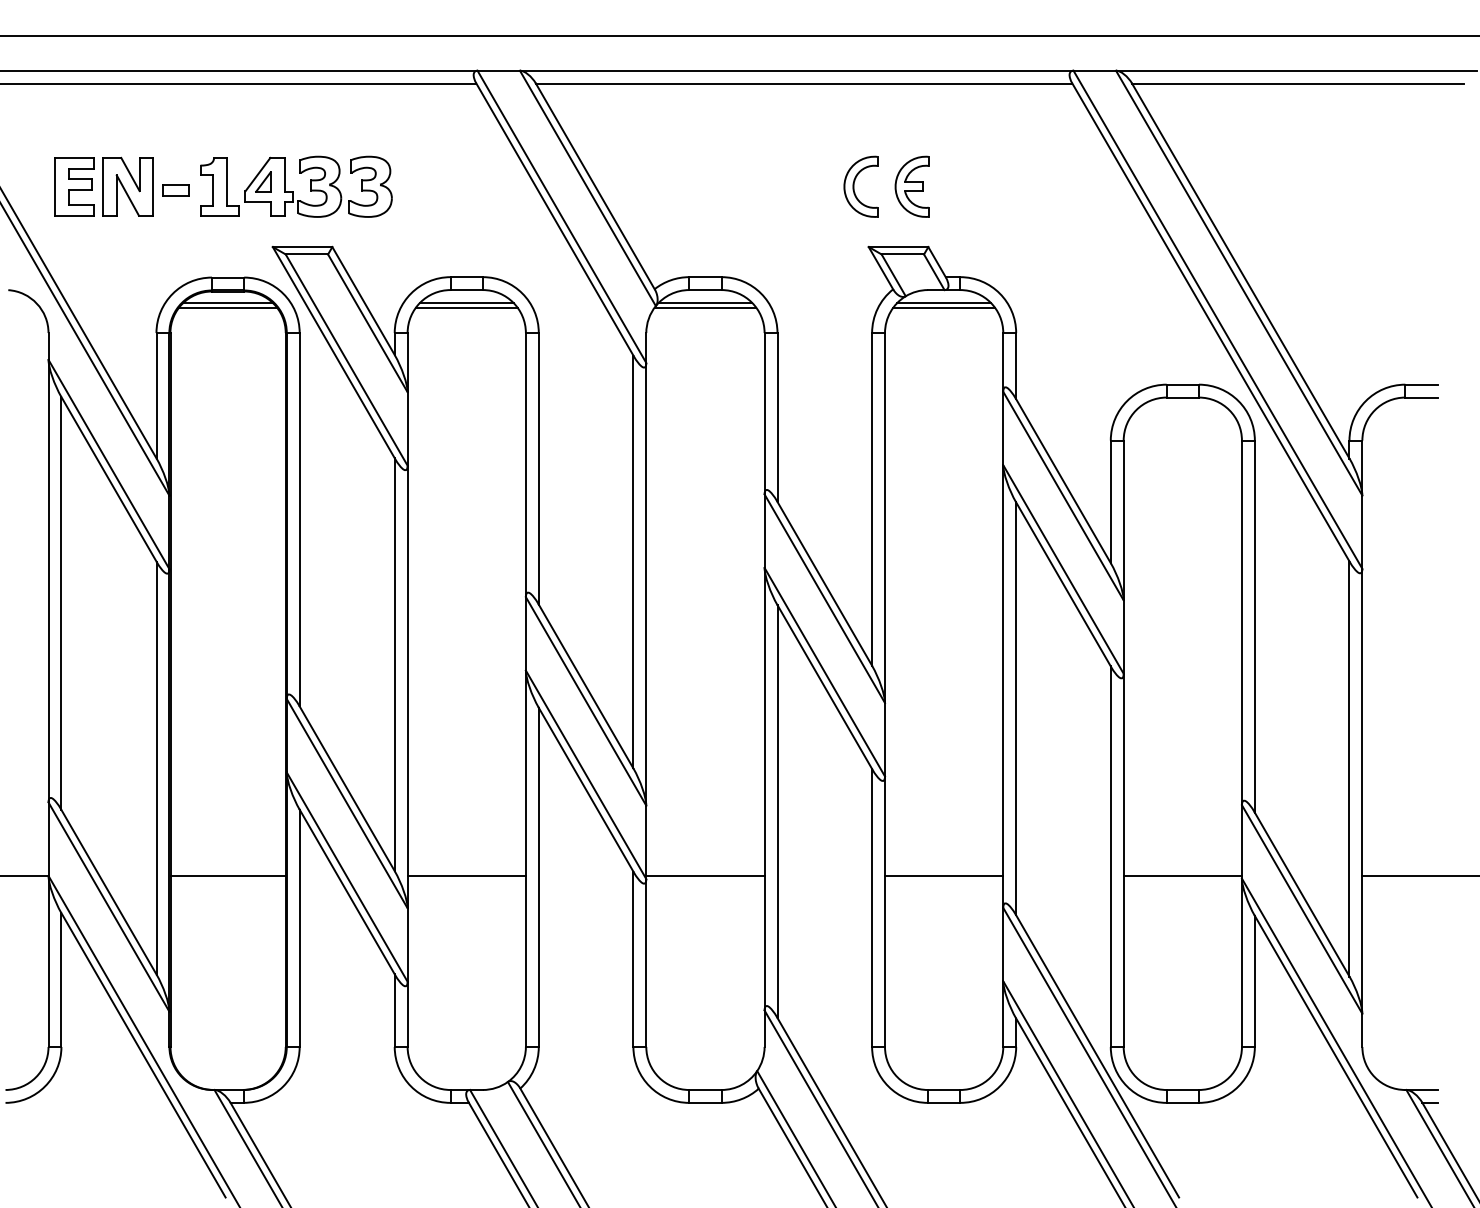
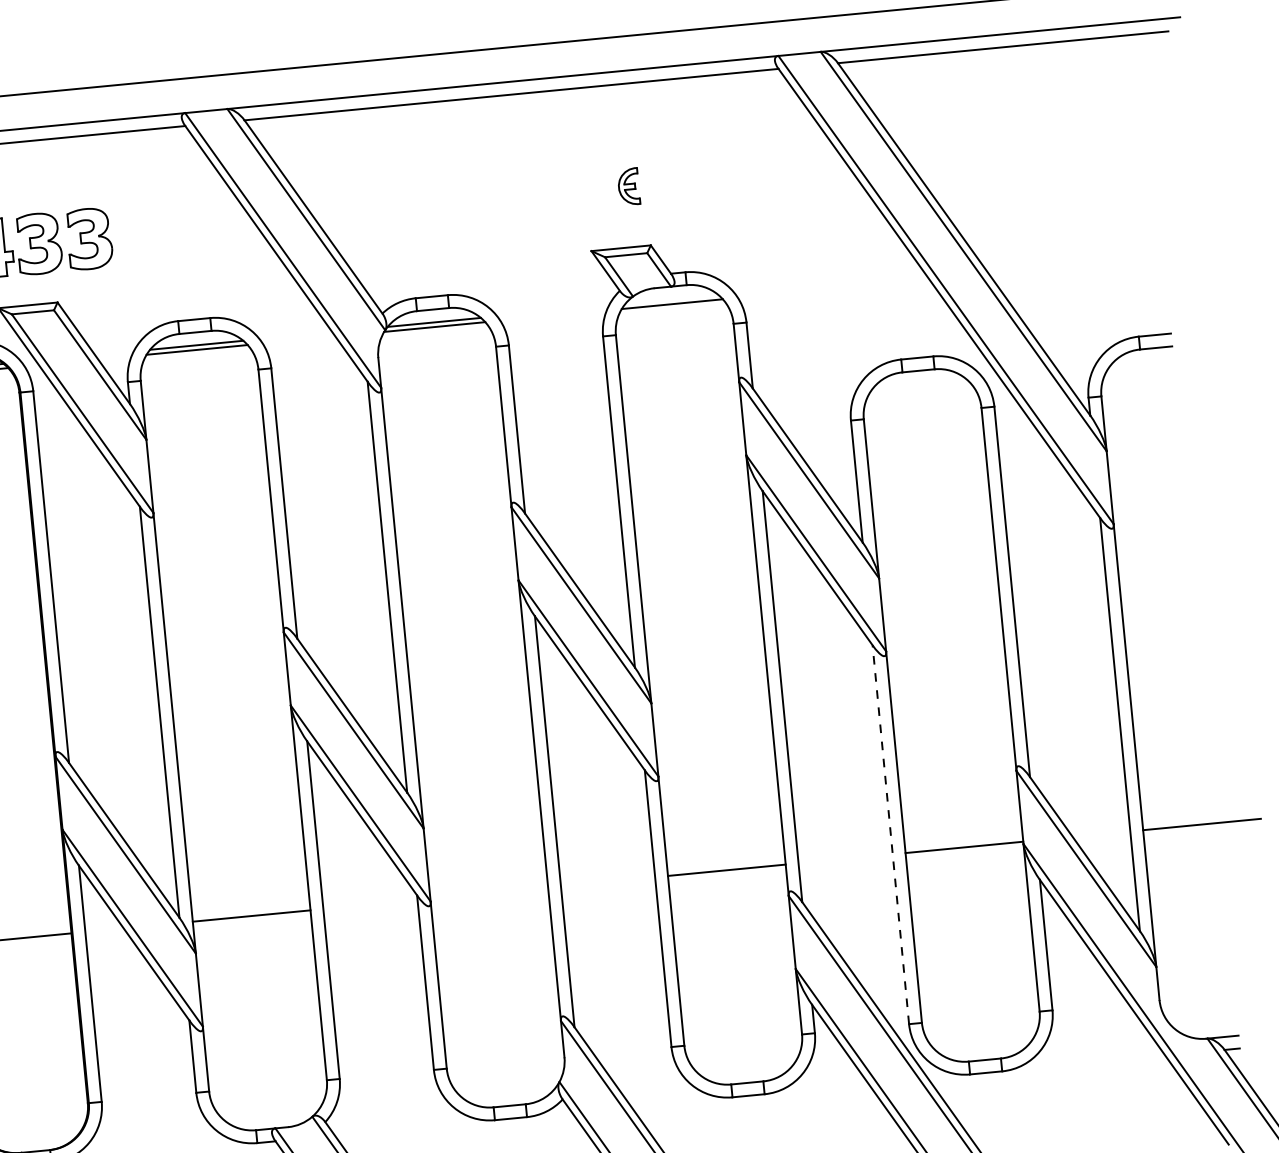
part: (860, 186) -> (577, 191), removed
part: (911, 186) -> (628, 186), size x0.6
line: (943, 302) -> (671, 299), removed
line: (1110, 856) -> (890, 834), solid -> dashed
line: (705, 876) -> (489, 893), removed

